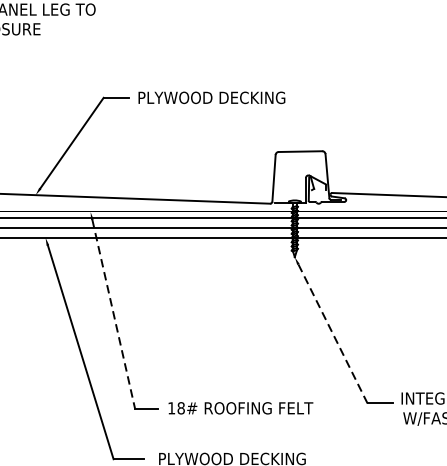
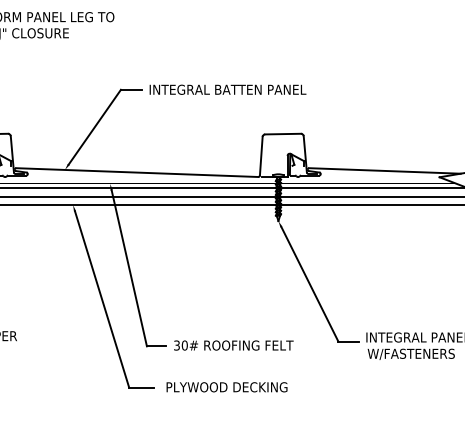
text: (234, 97) -> (228, 89), PLYWOOD DECKING -> INTEGRAL BATTEN PANEL
line: (114, 314) -> (129, 268), dashed -> solid
line: (332, 334) -> (309, 284), dashed -> solid
text: (175, 408) -> (180, 345), 18# -> 30#

